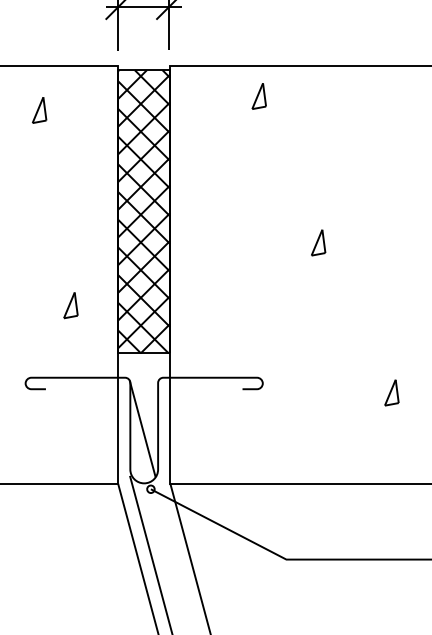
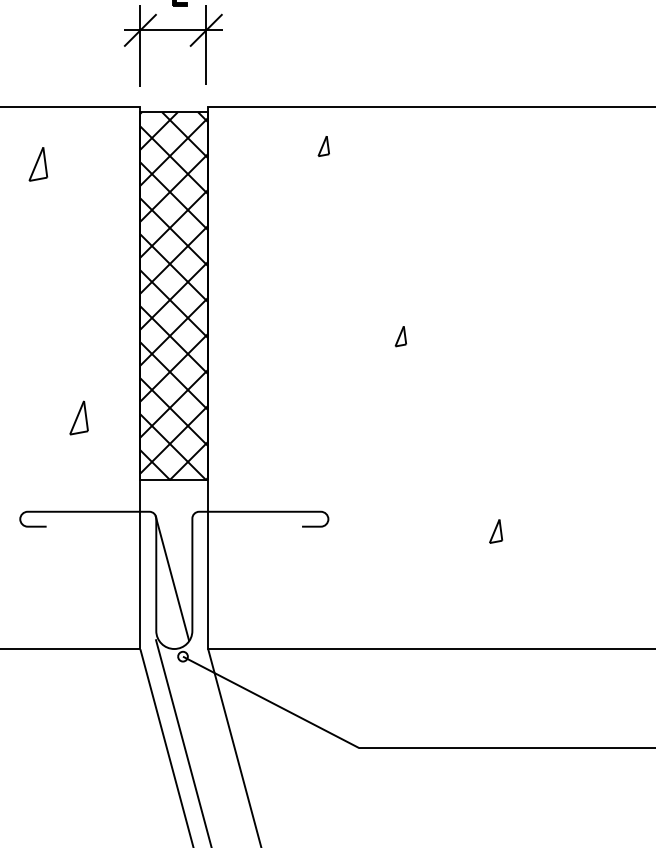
part: (259, 96) -> (323, 146), size x0.6
part: (318, 242) -> (400, 336), size x0.6
part: (391, 392) -> (495, 531), size x0.7

